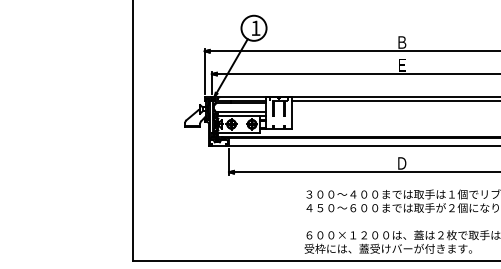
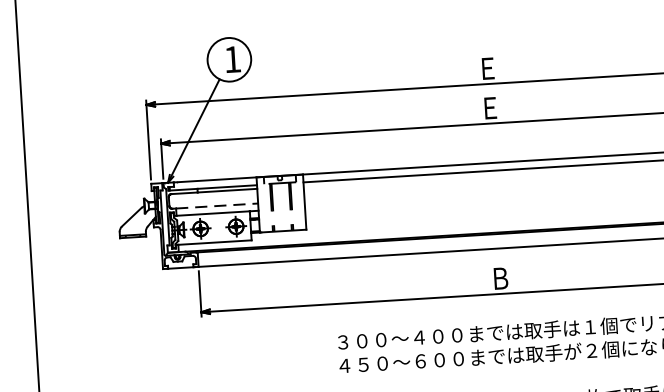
text: (402, 42) -> (488, 68), Ｂ -> Ｅ
line: (241, 111) -> (216, 205), solid -> dashed
text: (402, 163) -> (501, 278), Ｄ -> Ｂ

